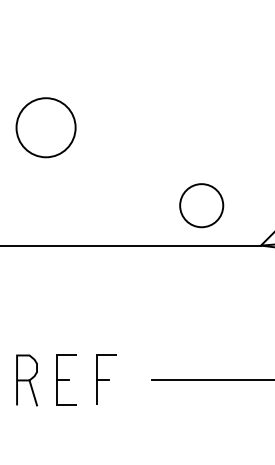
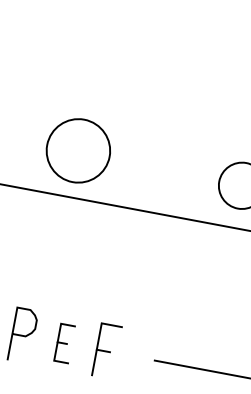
circle: (45, 127) -> (77, 150), moved
part: (66, 379) -> (64, 342), size x0.7
line: (33, 392) -> (27, 349), removed

